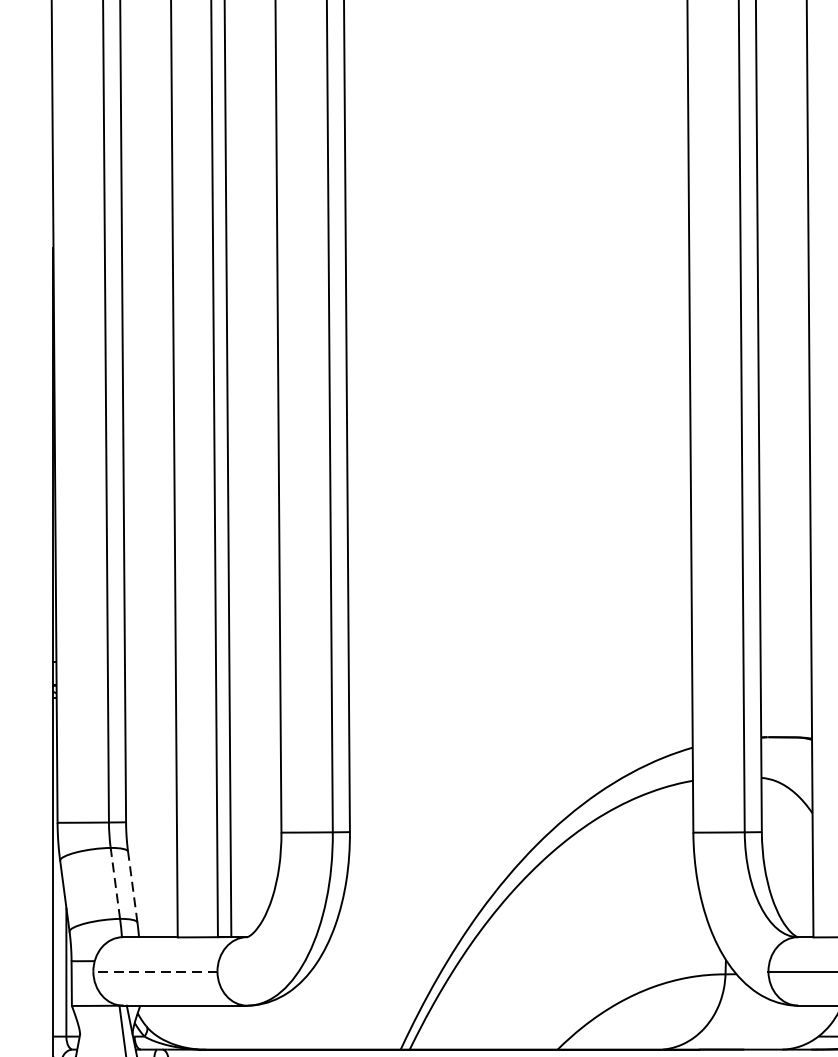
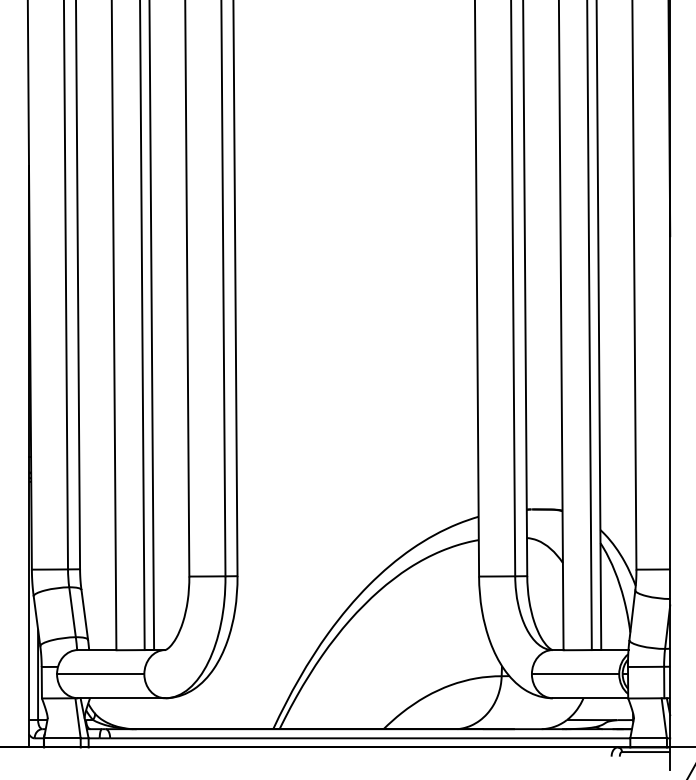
line: (115, 882) -> (72, 611), dashed -> solid
line: (132, 886) -> (84, 614), dashed -> solid
line: (155, 971) -> (100, 674), dashed -> solid

